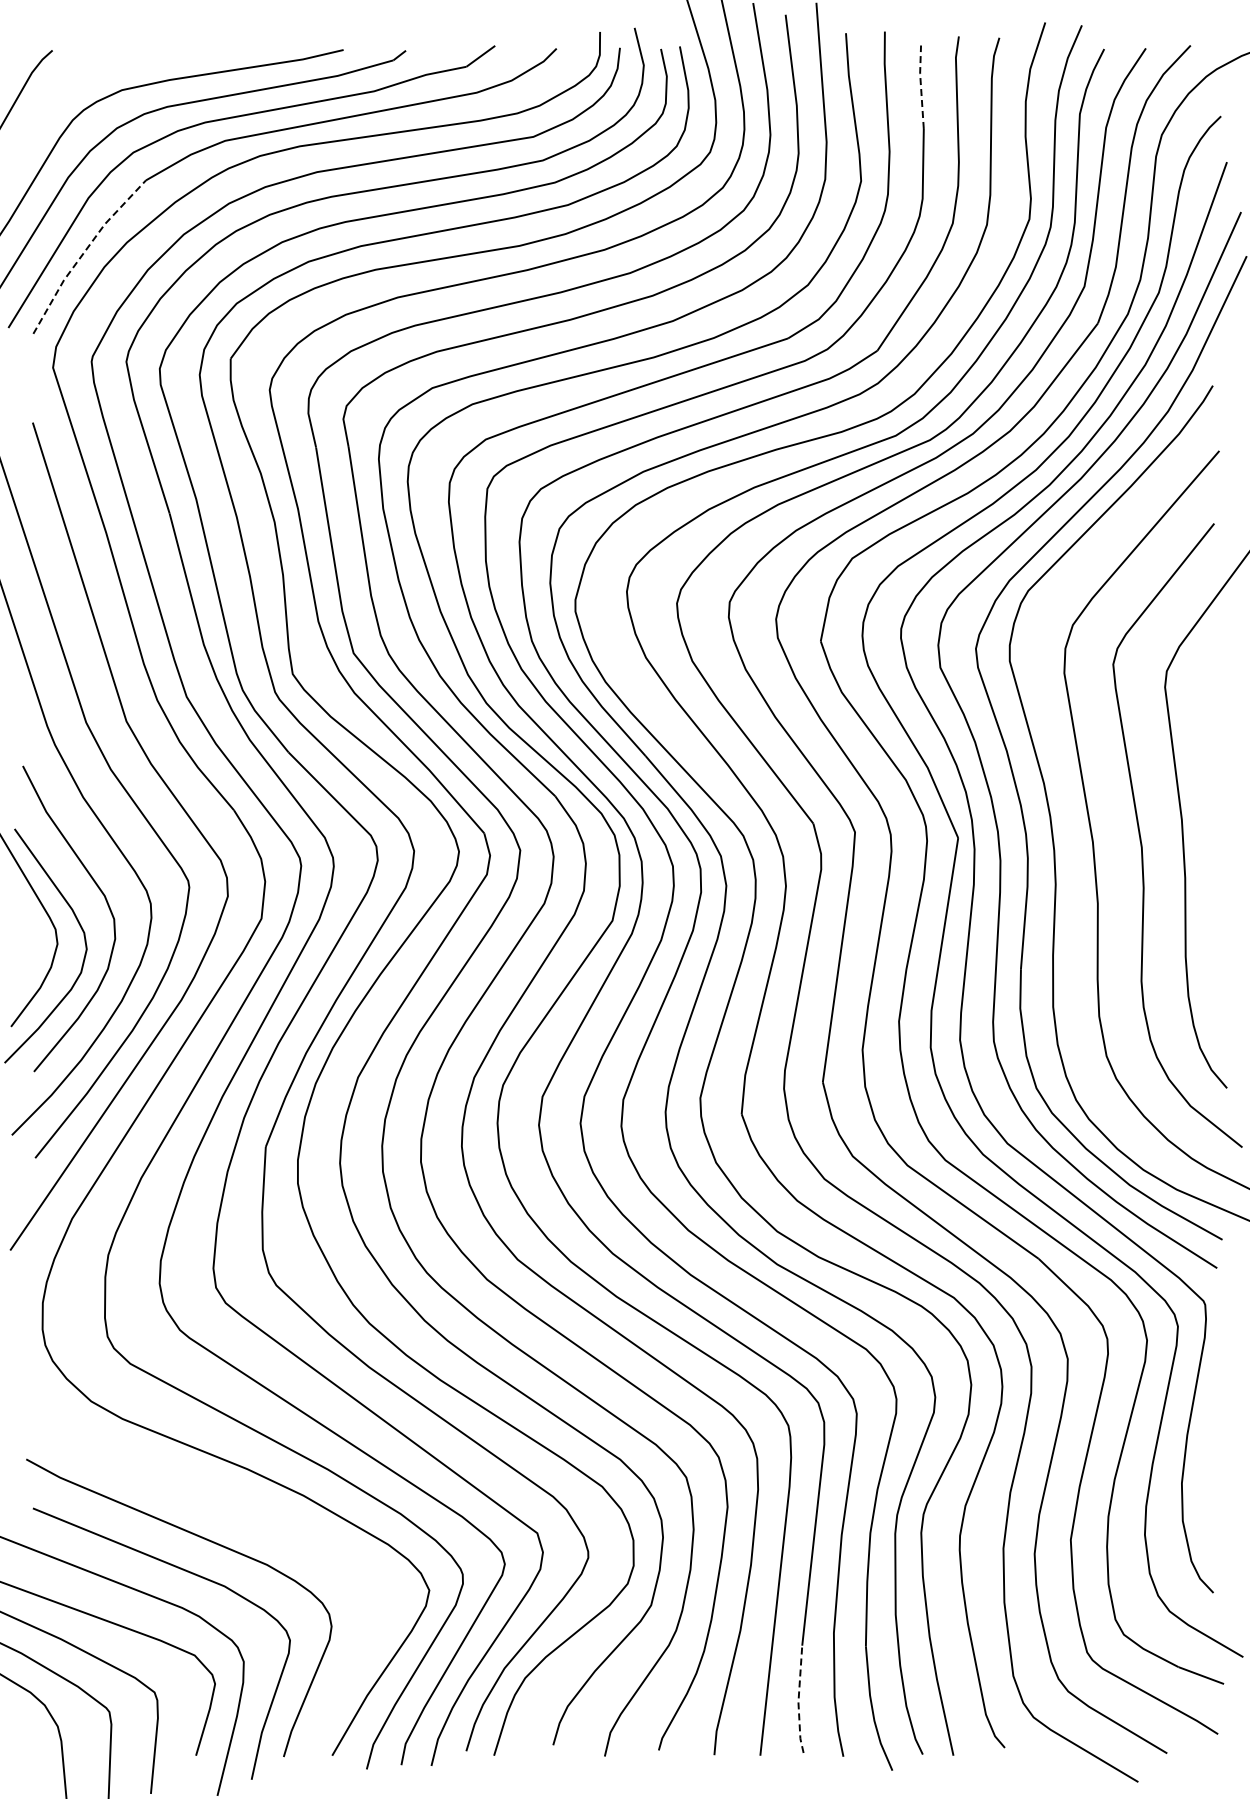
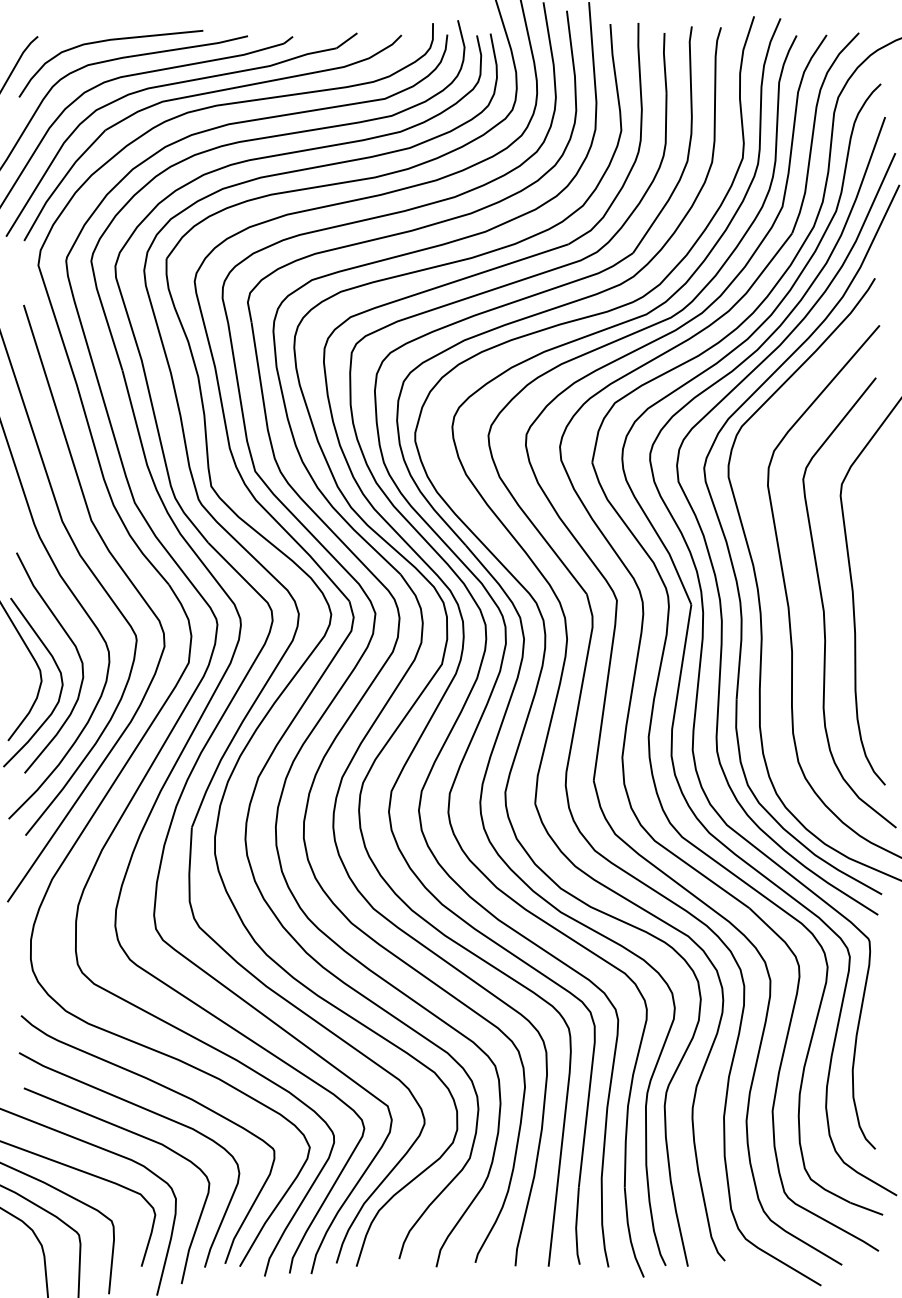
curve: (146, 57) -> (105, 41), added
line: (920, 86) -> (664, 62), dashed -> solid
line: (84, 252) -> (61, 182), dashed -> solid
curve: (238, 1512) -> (172, 1091), added
line: (798, 1700) -> (576, 1226), dashed -> solid

